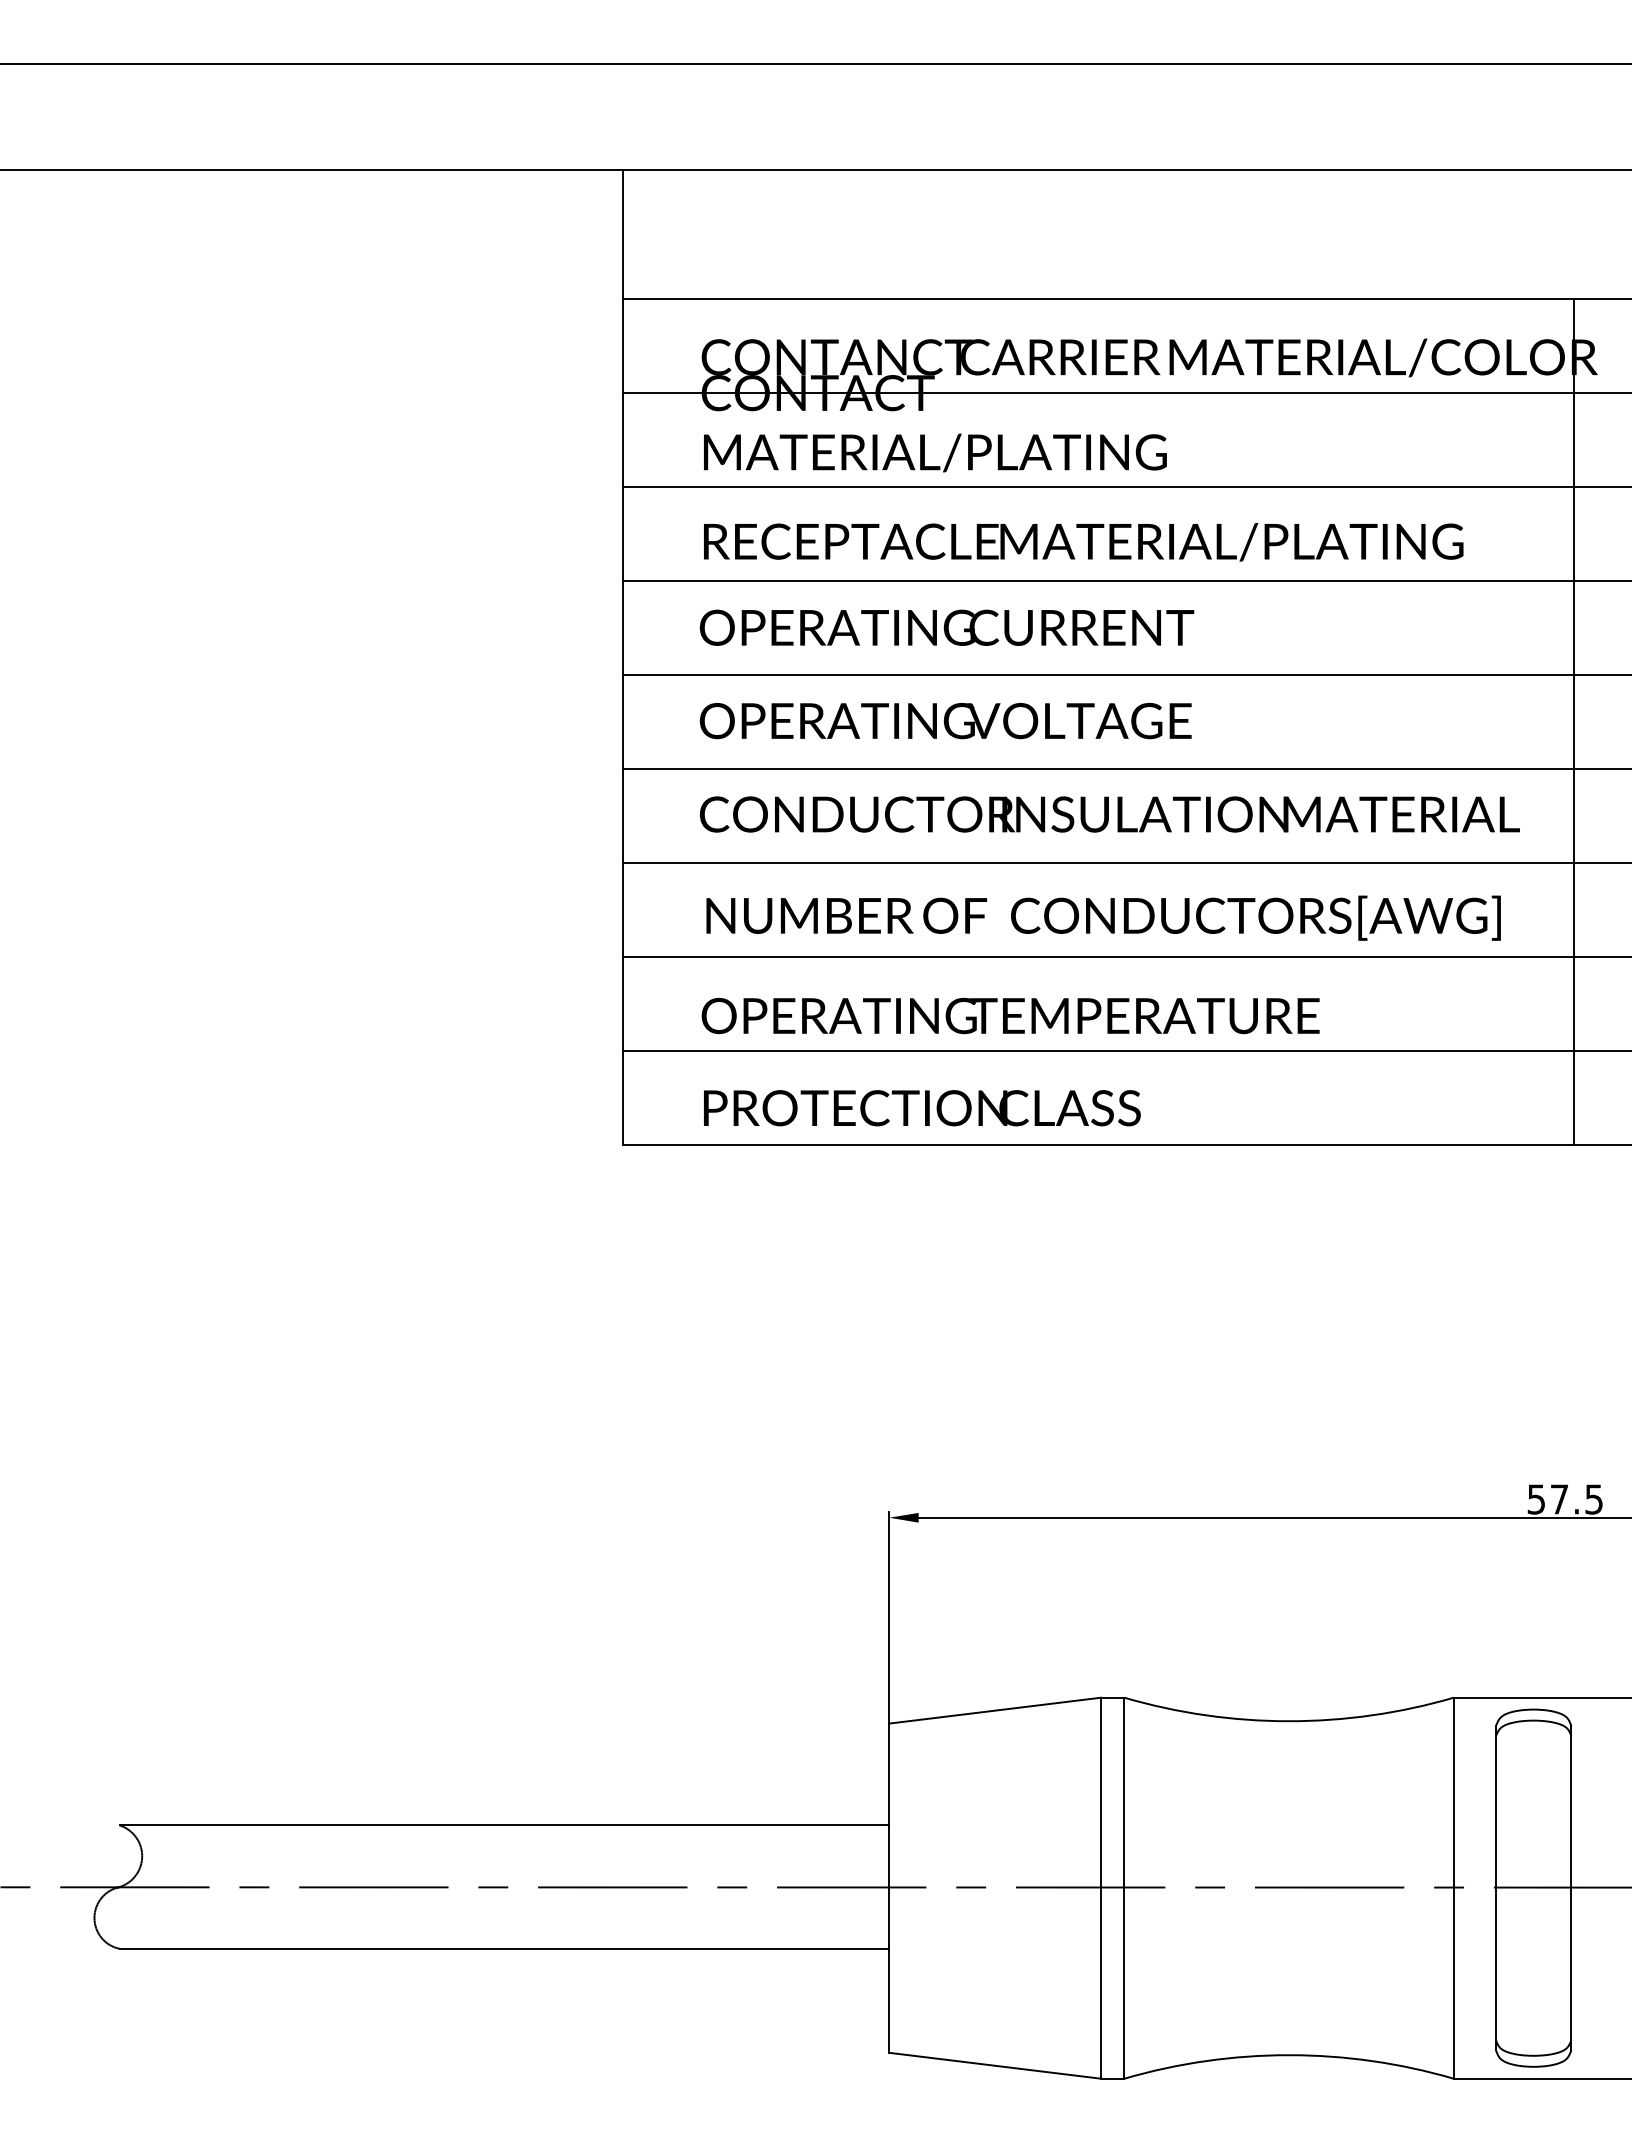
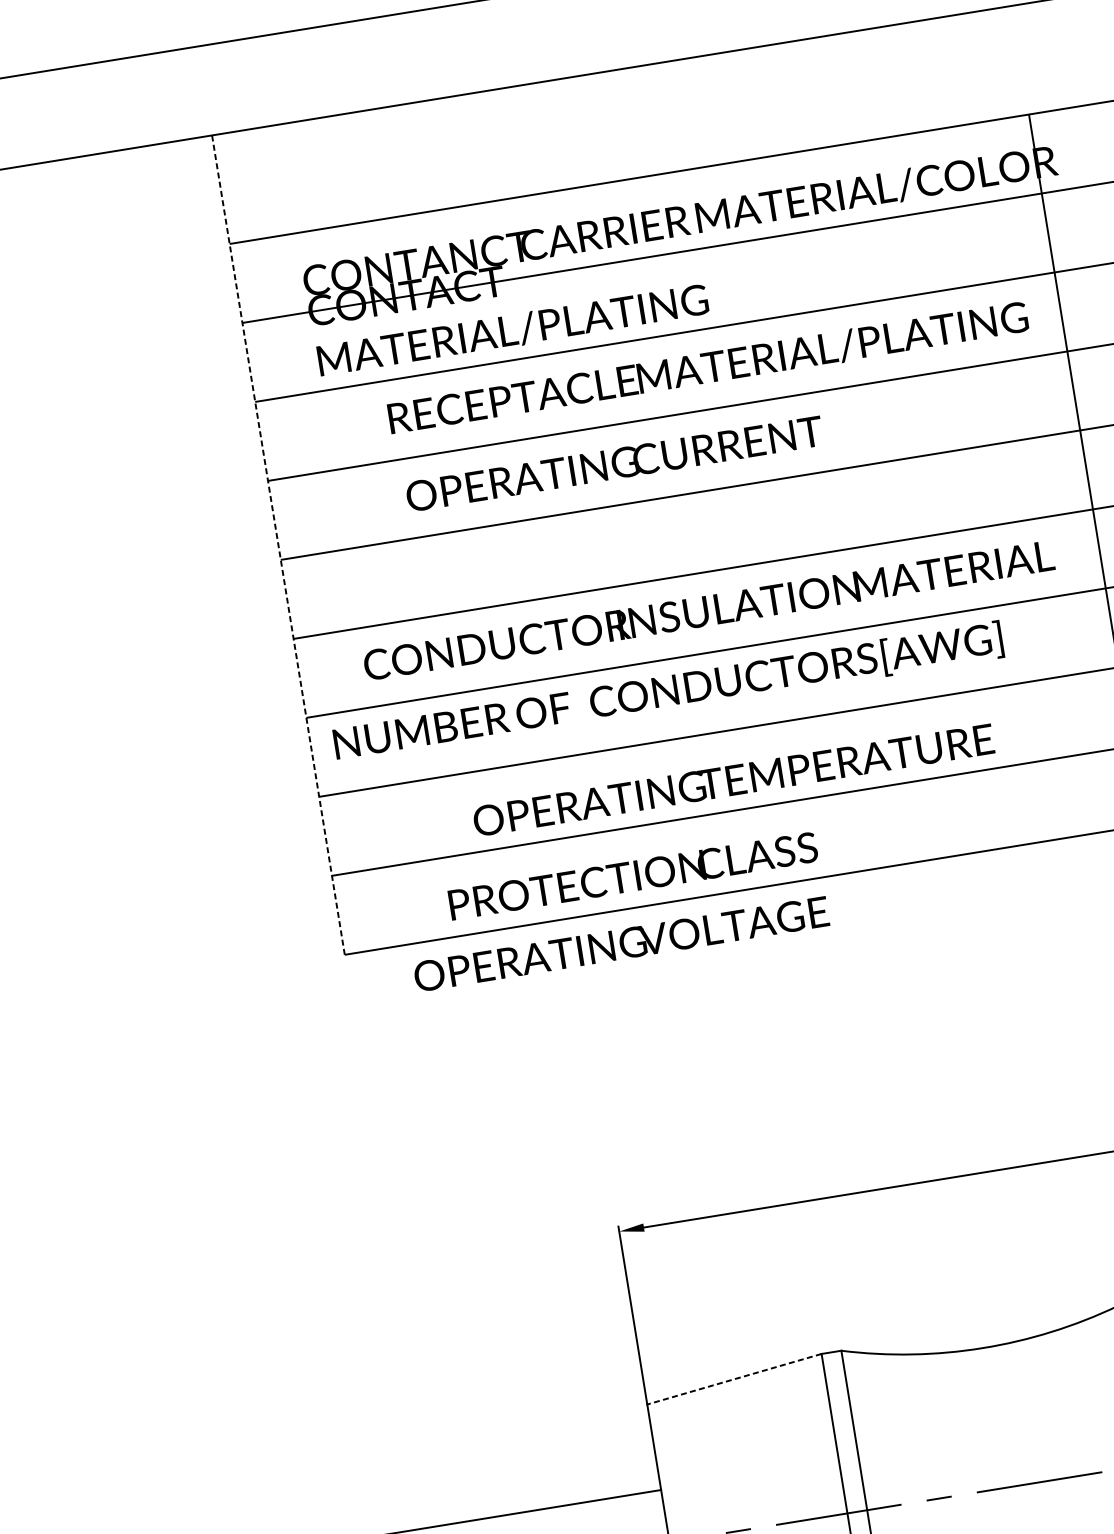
text: (1083, 542) -> (708, 368), moved
text: (947, 627) -> (614, 463), moved
line: (622, 657) -> (278, 545), solid -> dashed
text: (945, 721) -> (621, 944), moved
text: (1103, 917) -> (668, 692), moved
text: (1010, 1015) -> (733, 779), moved
text: (922, 1108) -> (633, 876), moved
line: (995, 1710) -> (734, 1379), solid -> dashed

